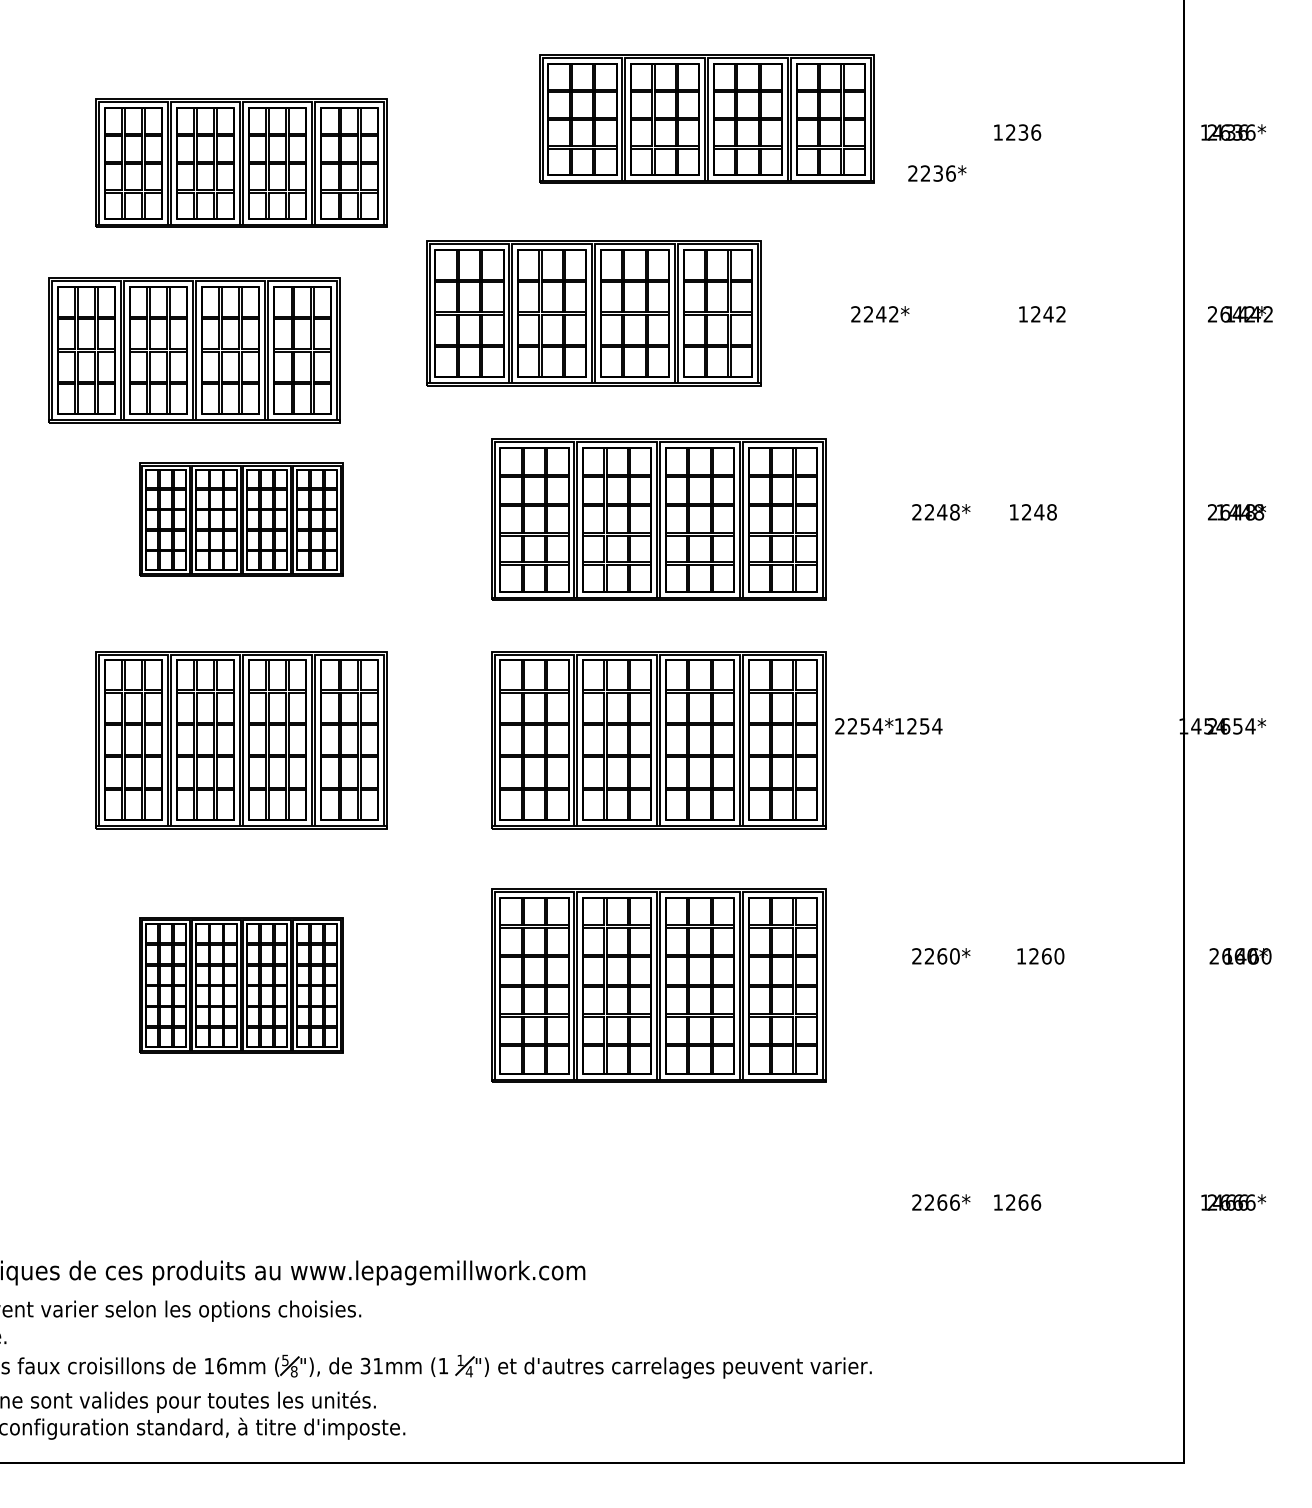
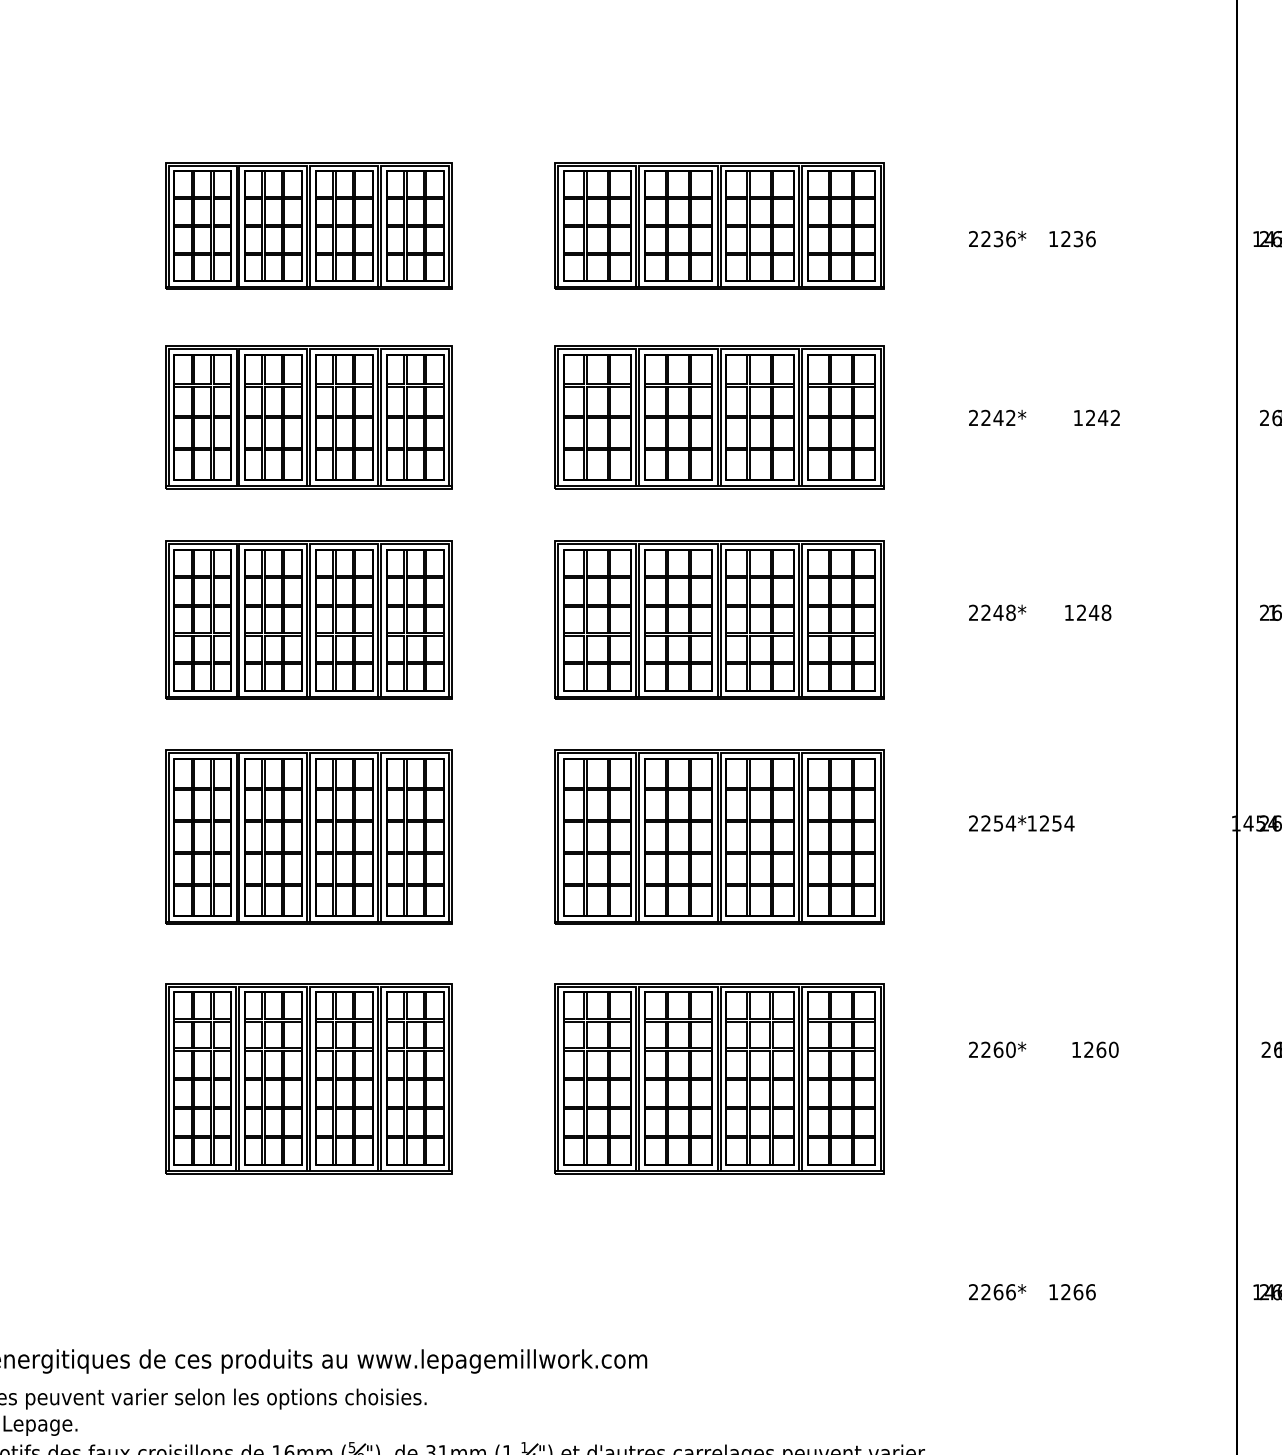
part: (706, 118) -> (719, 225), moved
part: (241, 162) -> (308, 225), moved
text: (937, 173) -> (997, 239), moved
part: (593, 313) -> (719, 417), moved
text: (880, 314) -> (997, 418), moved
part: (194, 350) -> (308, 417), moved
part: (241, 519) -> (308, 619), size x1.43
text: (888, 726) -> (1021, 823), moved
part: (241, 985) -> (308, 1078), size x1.43

